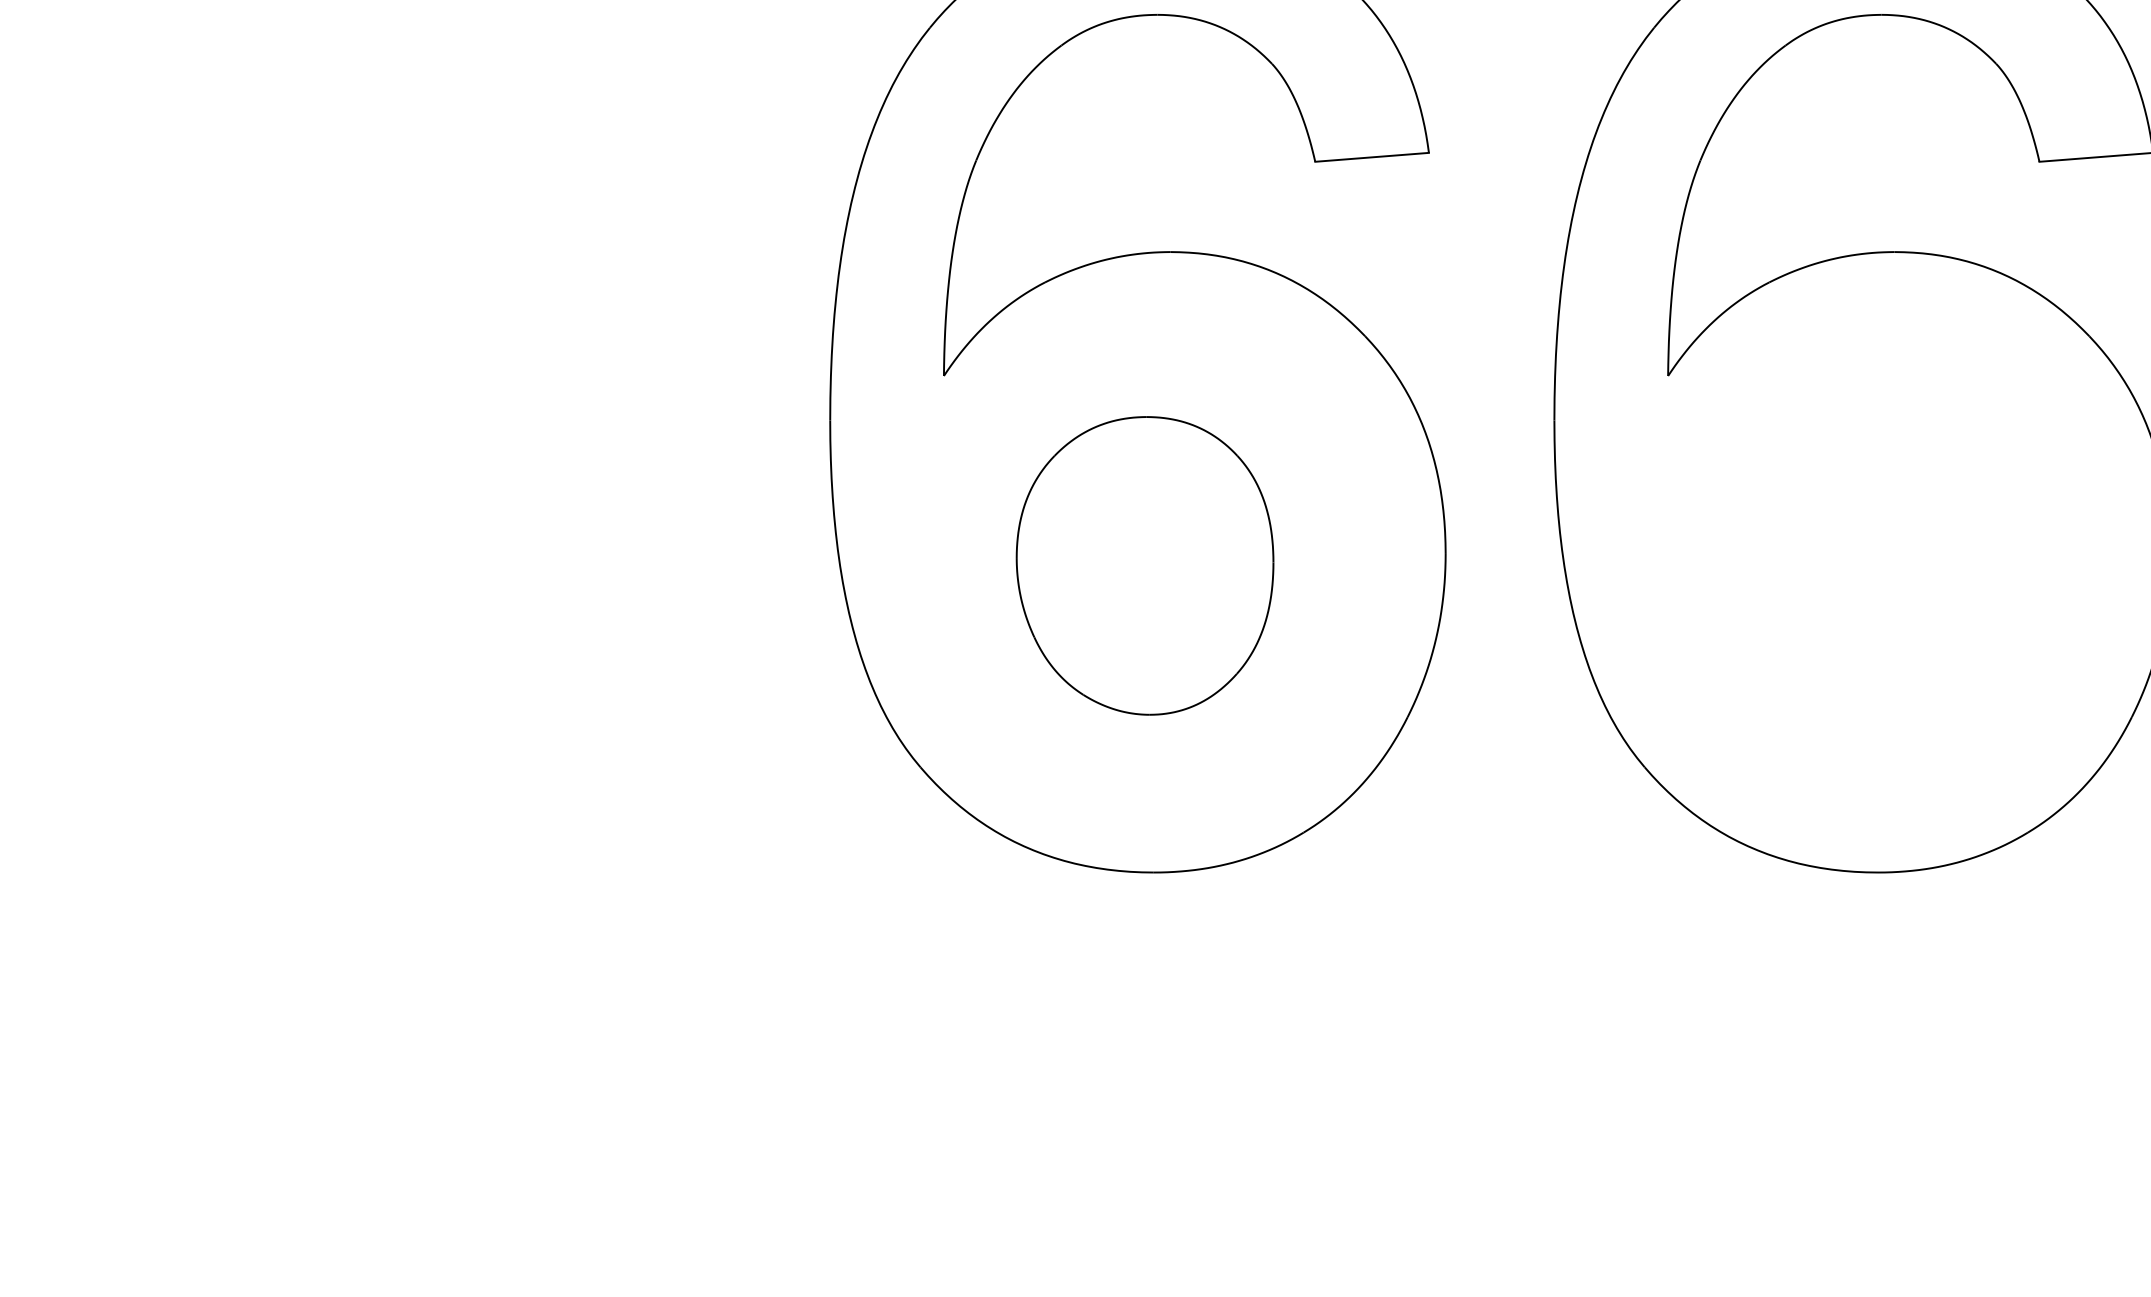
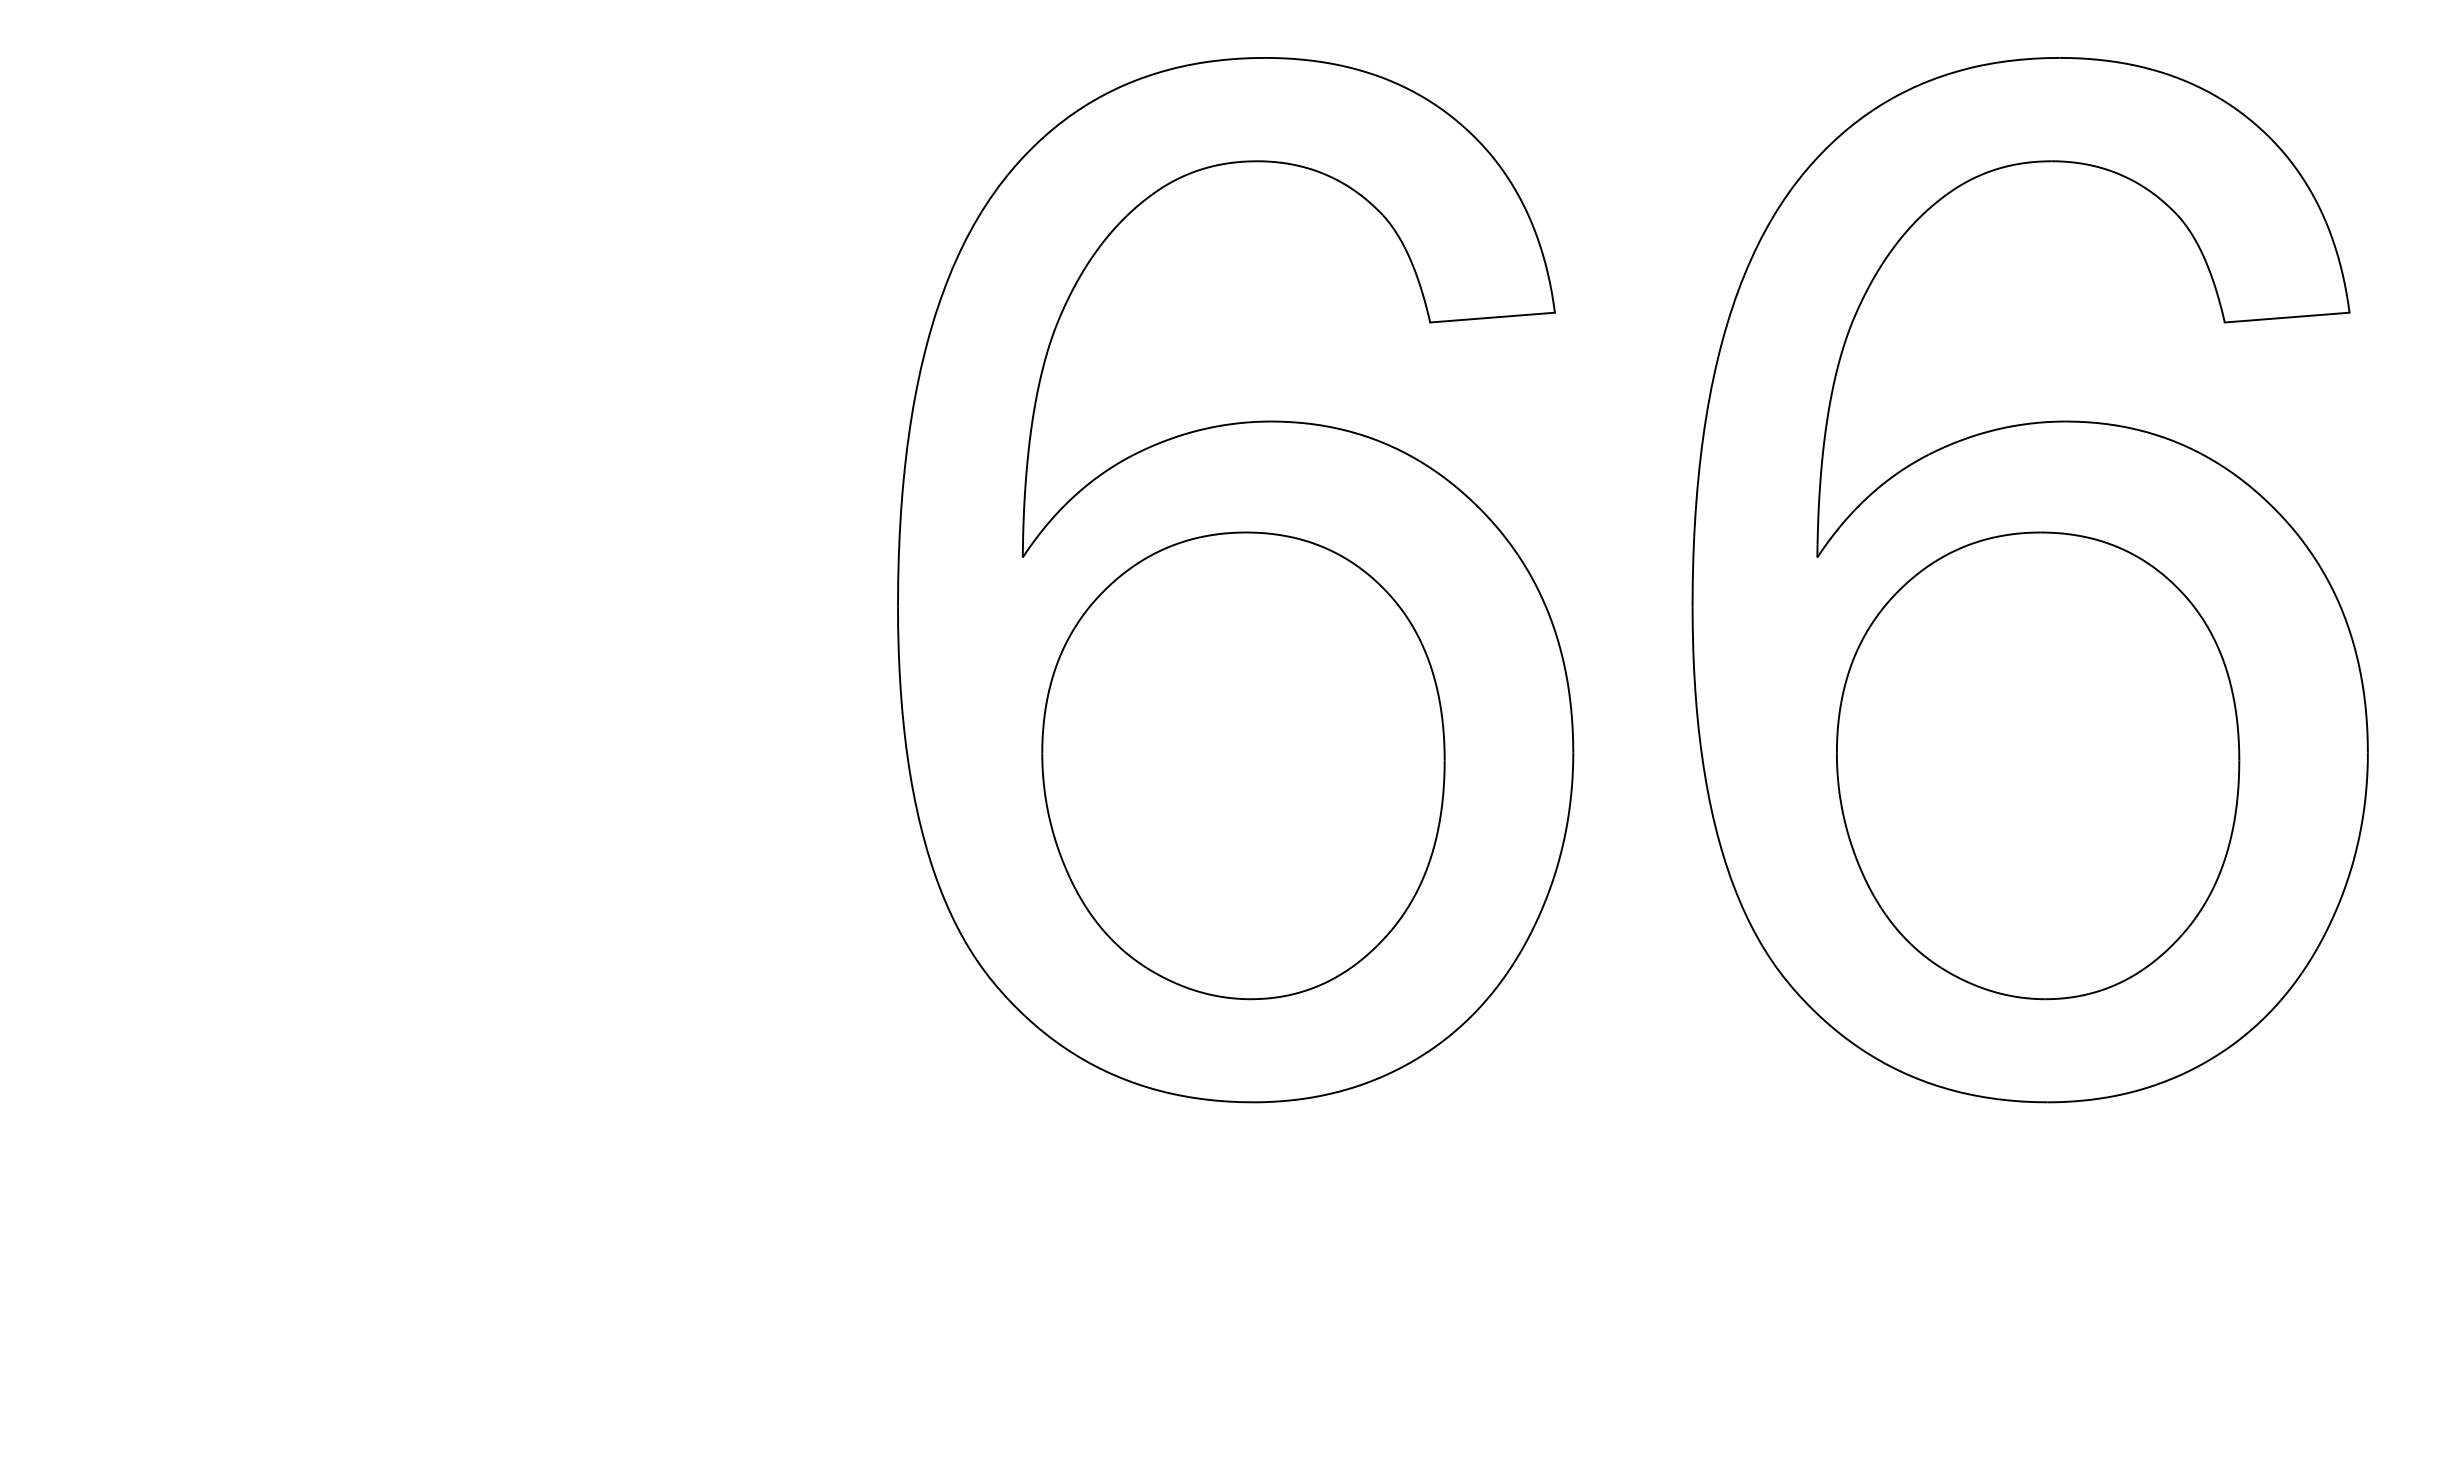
part: (1145, 565) -> (1243, 765), size x1.43
part: (1869, 565) -> (2038, 765), added

